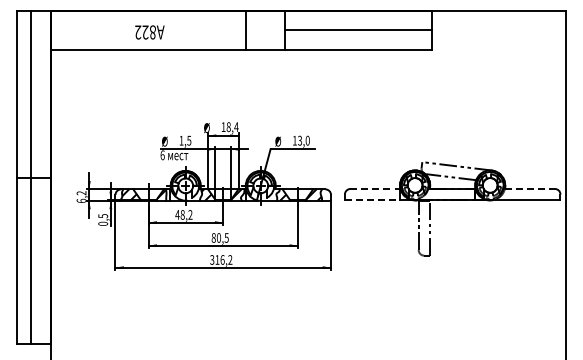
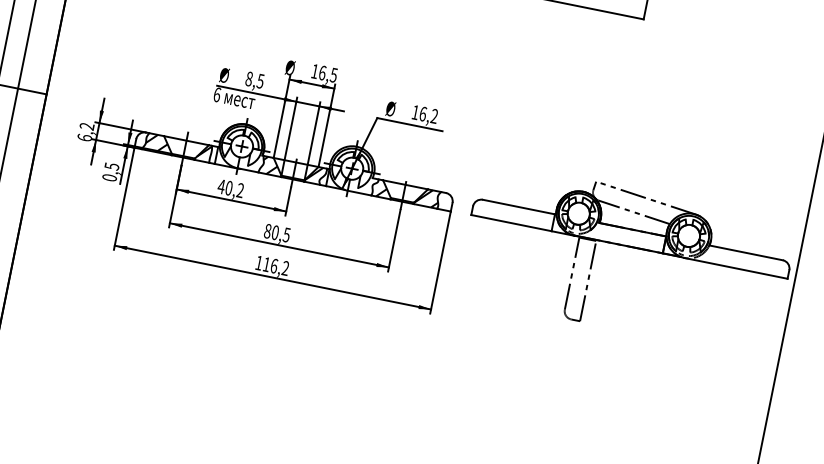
text: (232, 127) -> (327, 74), 18,4 -> 16,5
text: (181, 140) -> (249, 78), 1,5 -> 8,5
text: (303, 140) -> (428, 114), 13,0 -> 16,2
line: (375, 188) -> (519, 206), dashed -> solid
line: (530, 188) -> (747, 252), dashed -> solid
line: (372, 200) -> (511, 223), dashed -> solid
text: (182, 215) -> (228, 189), 48,2 -> 40,2
text: (212, 259) -> (259, 262), 316,2 -> 116,2

